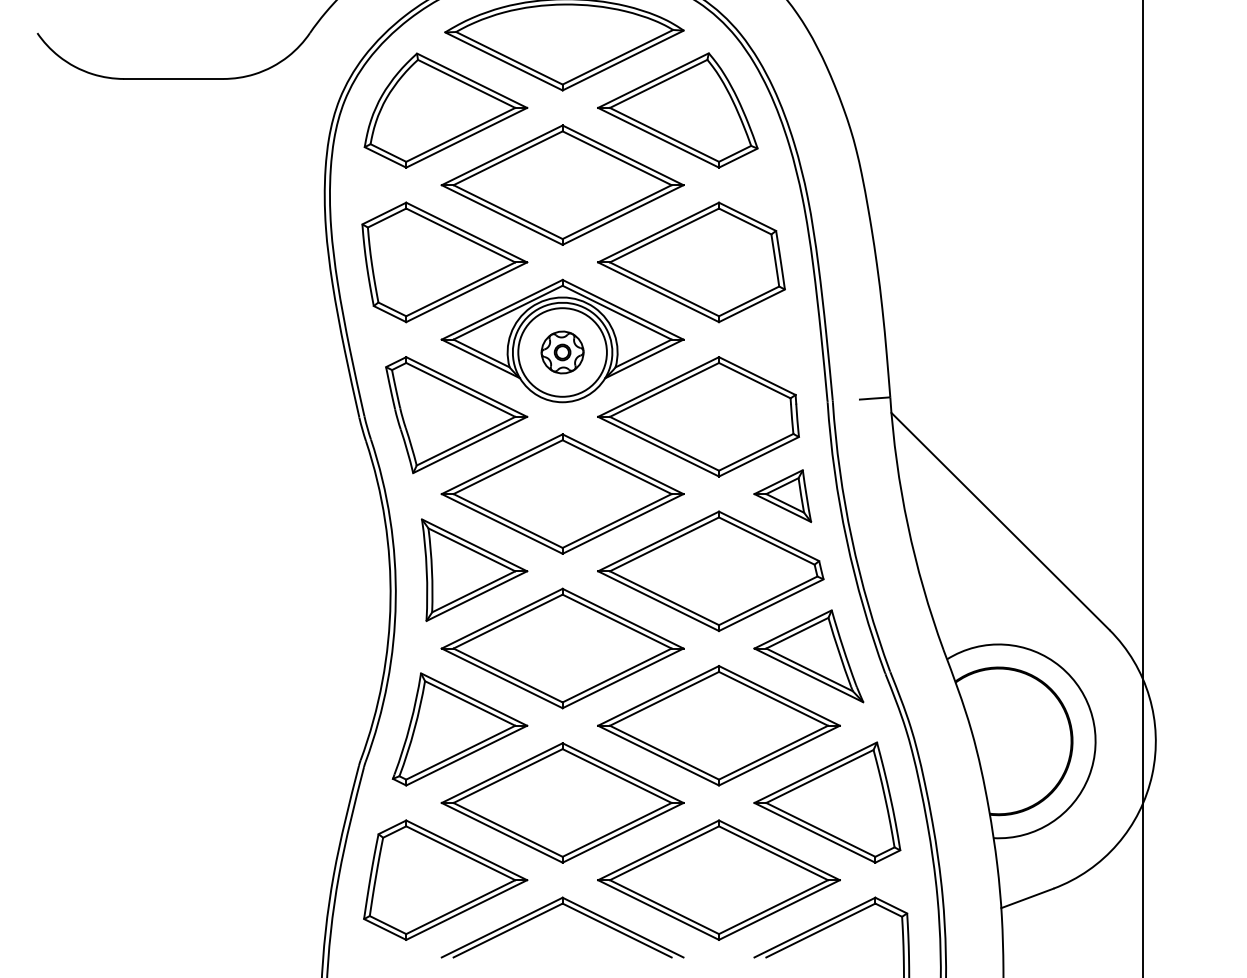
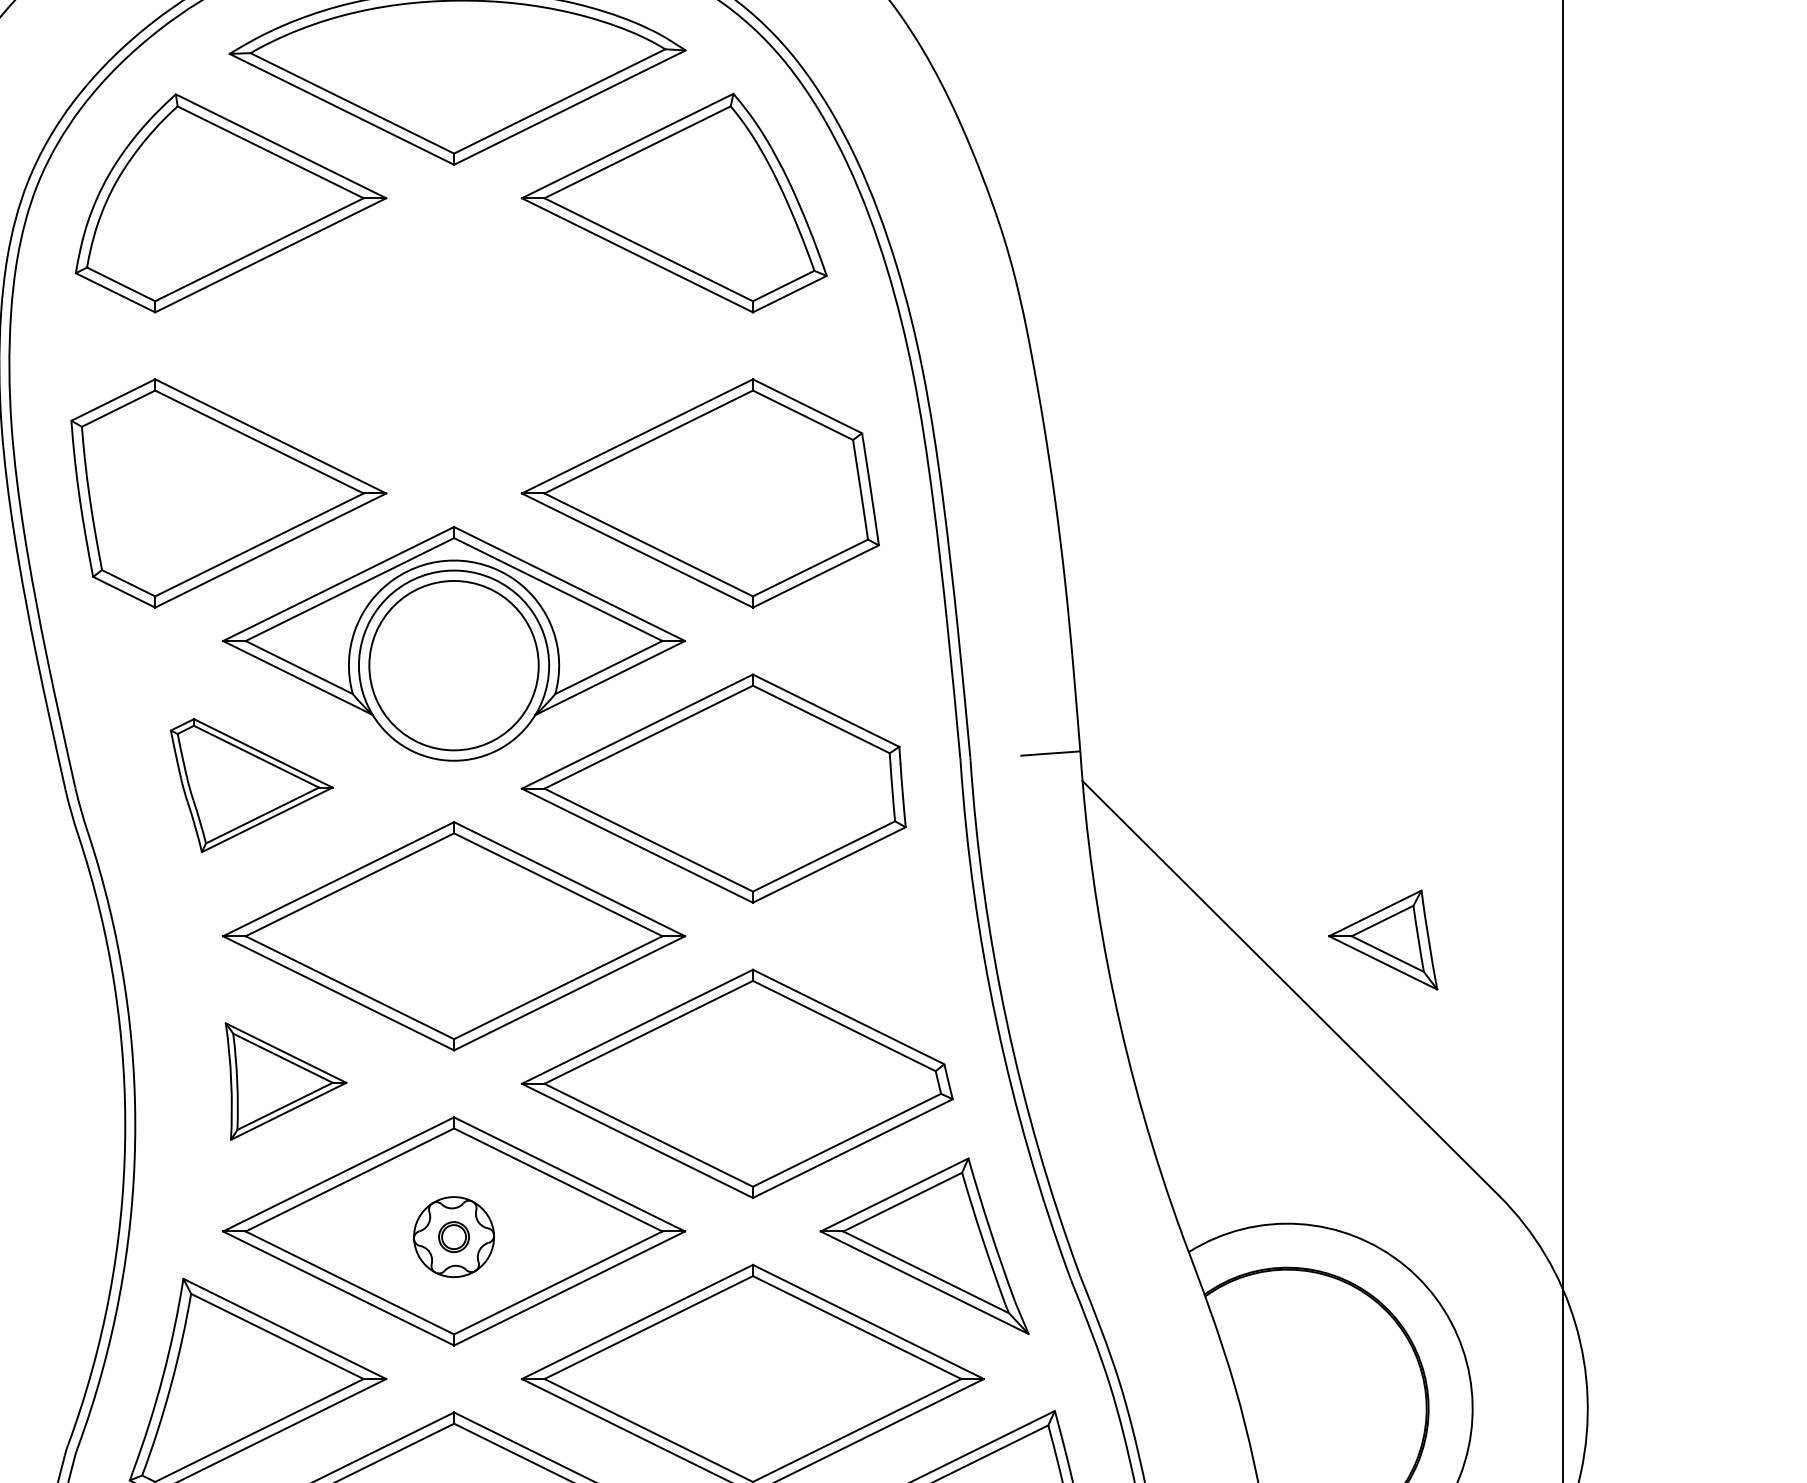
part: (562, 184) -> (453, 344), removed
part: (562, 352) -> (453, 1237), moved
part: (456, 415) -> (251, 786), size x0.6
part: (782, 495) -> (1382, 938), moved
part: (474, 569) -> (285, 1080), size x0.6

